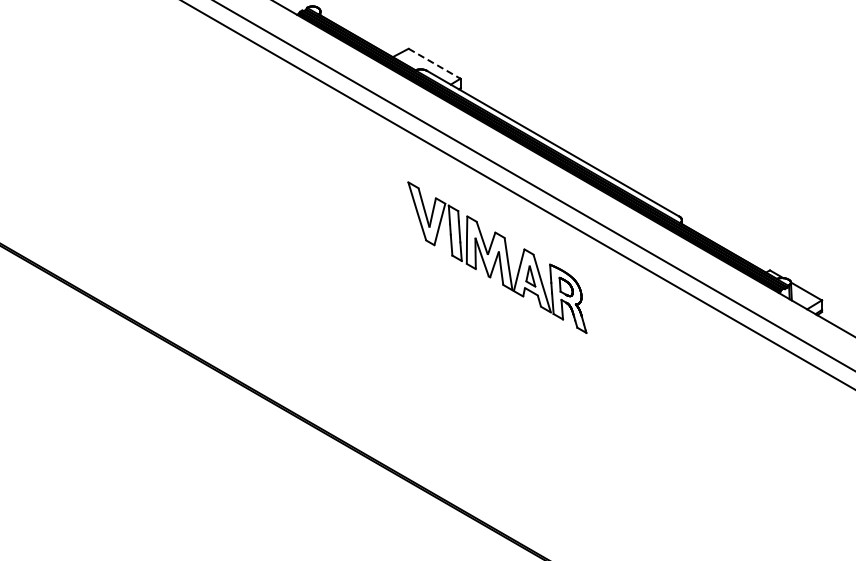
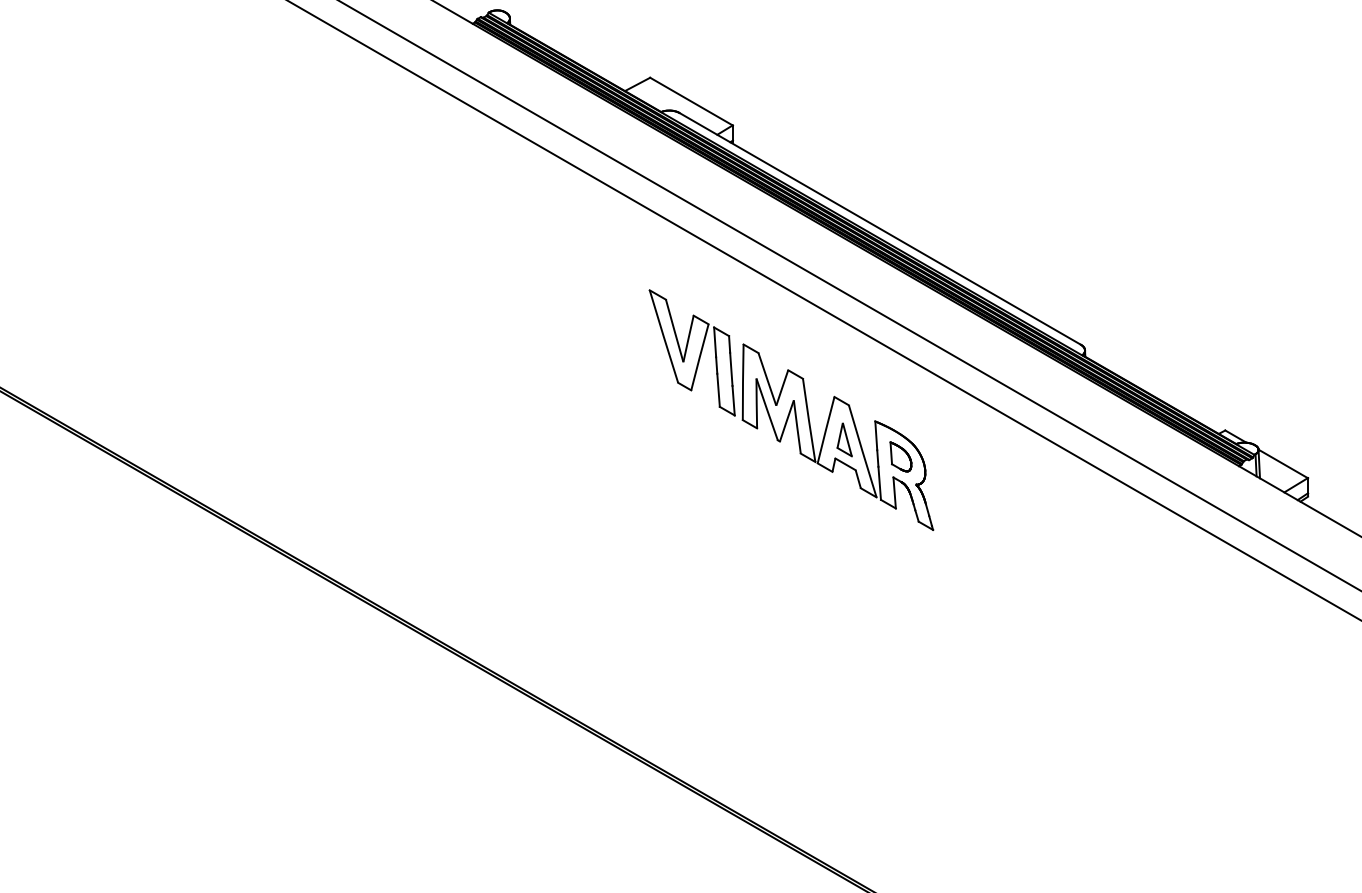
line: (434, 63) -> (691, 101), dashed -> solid

